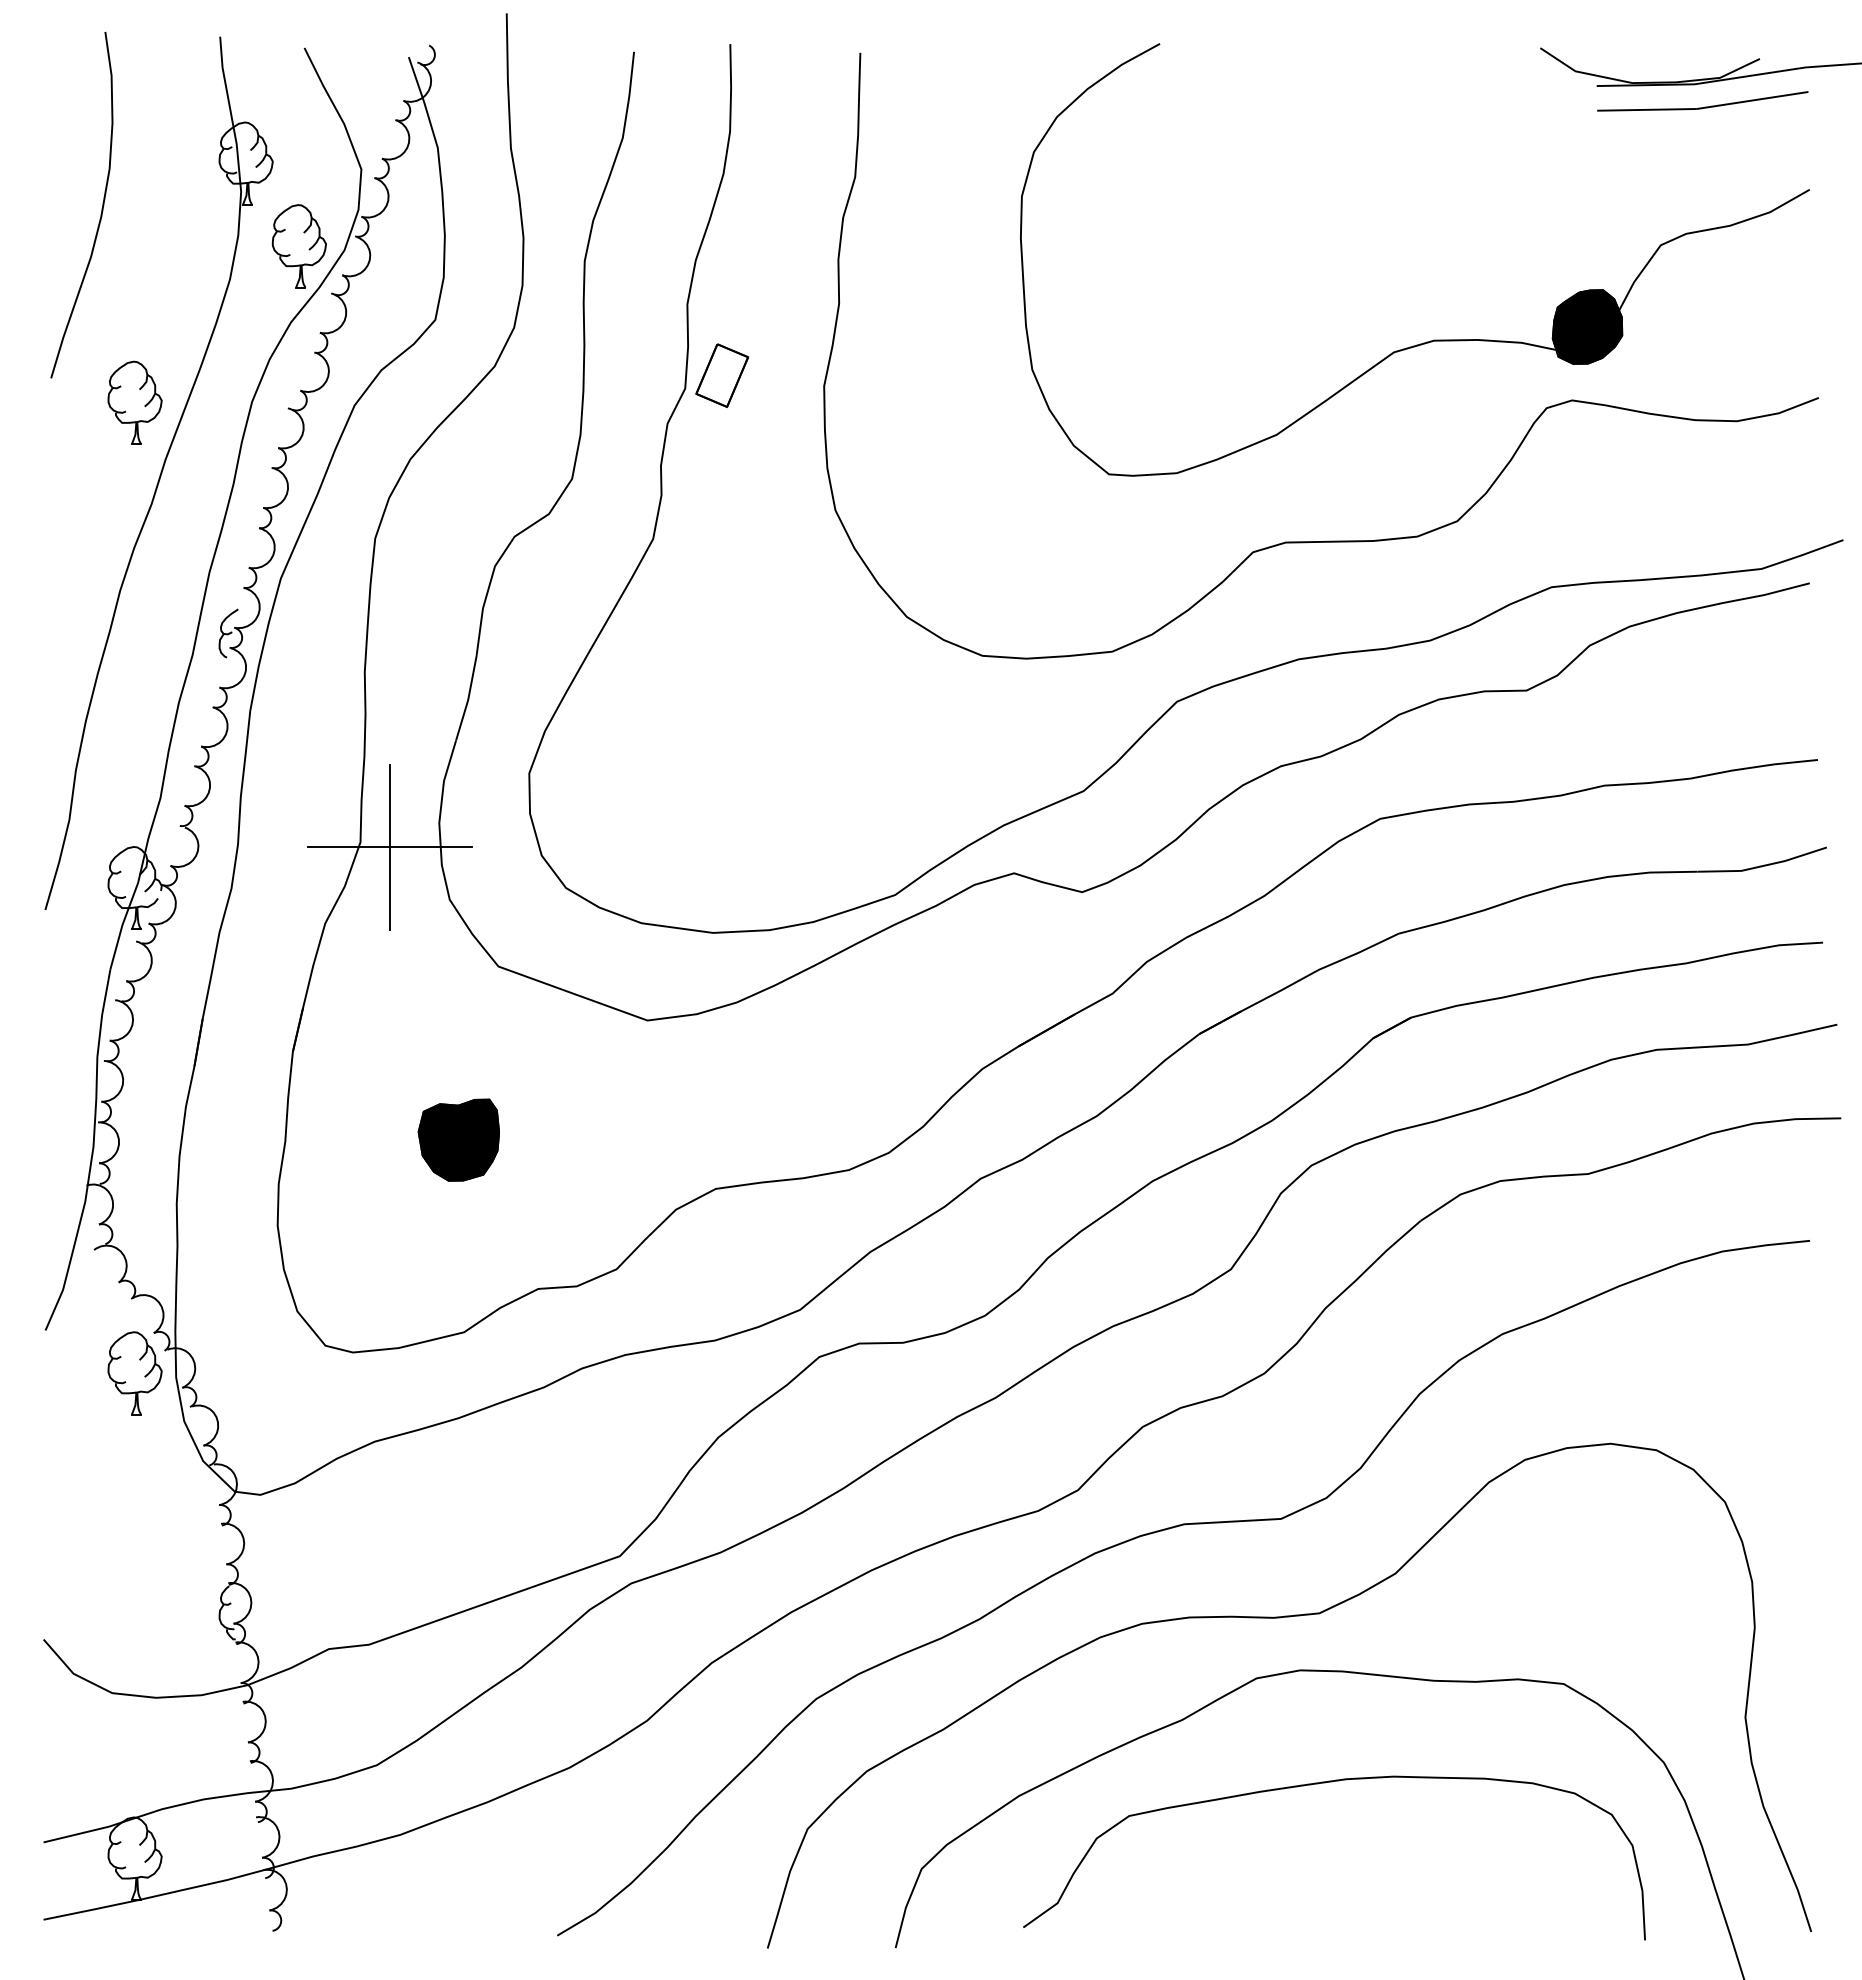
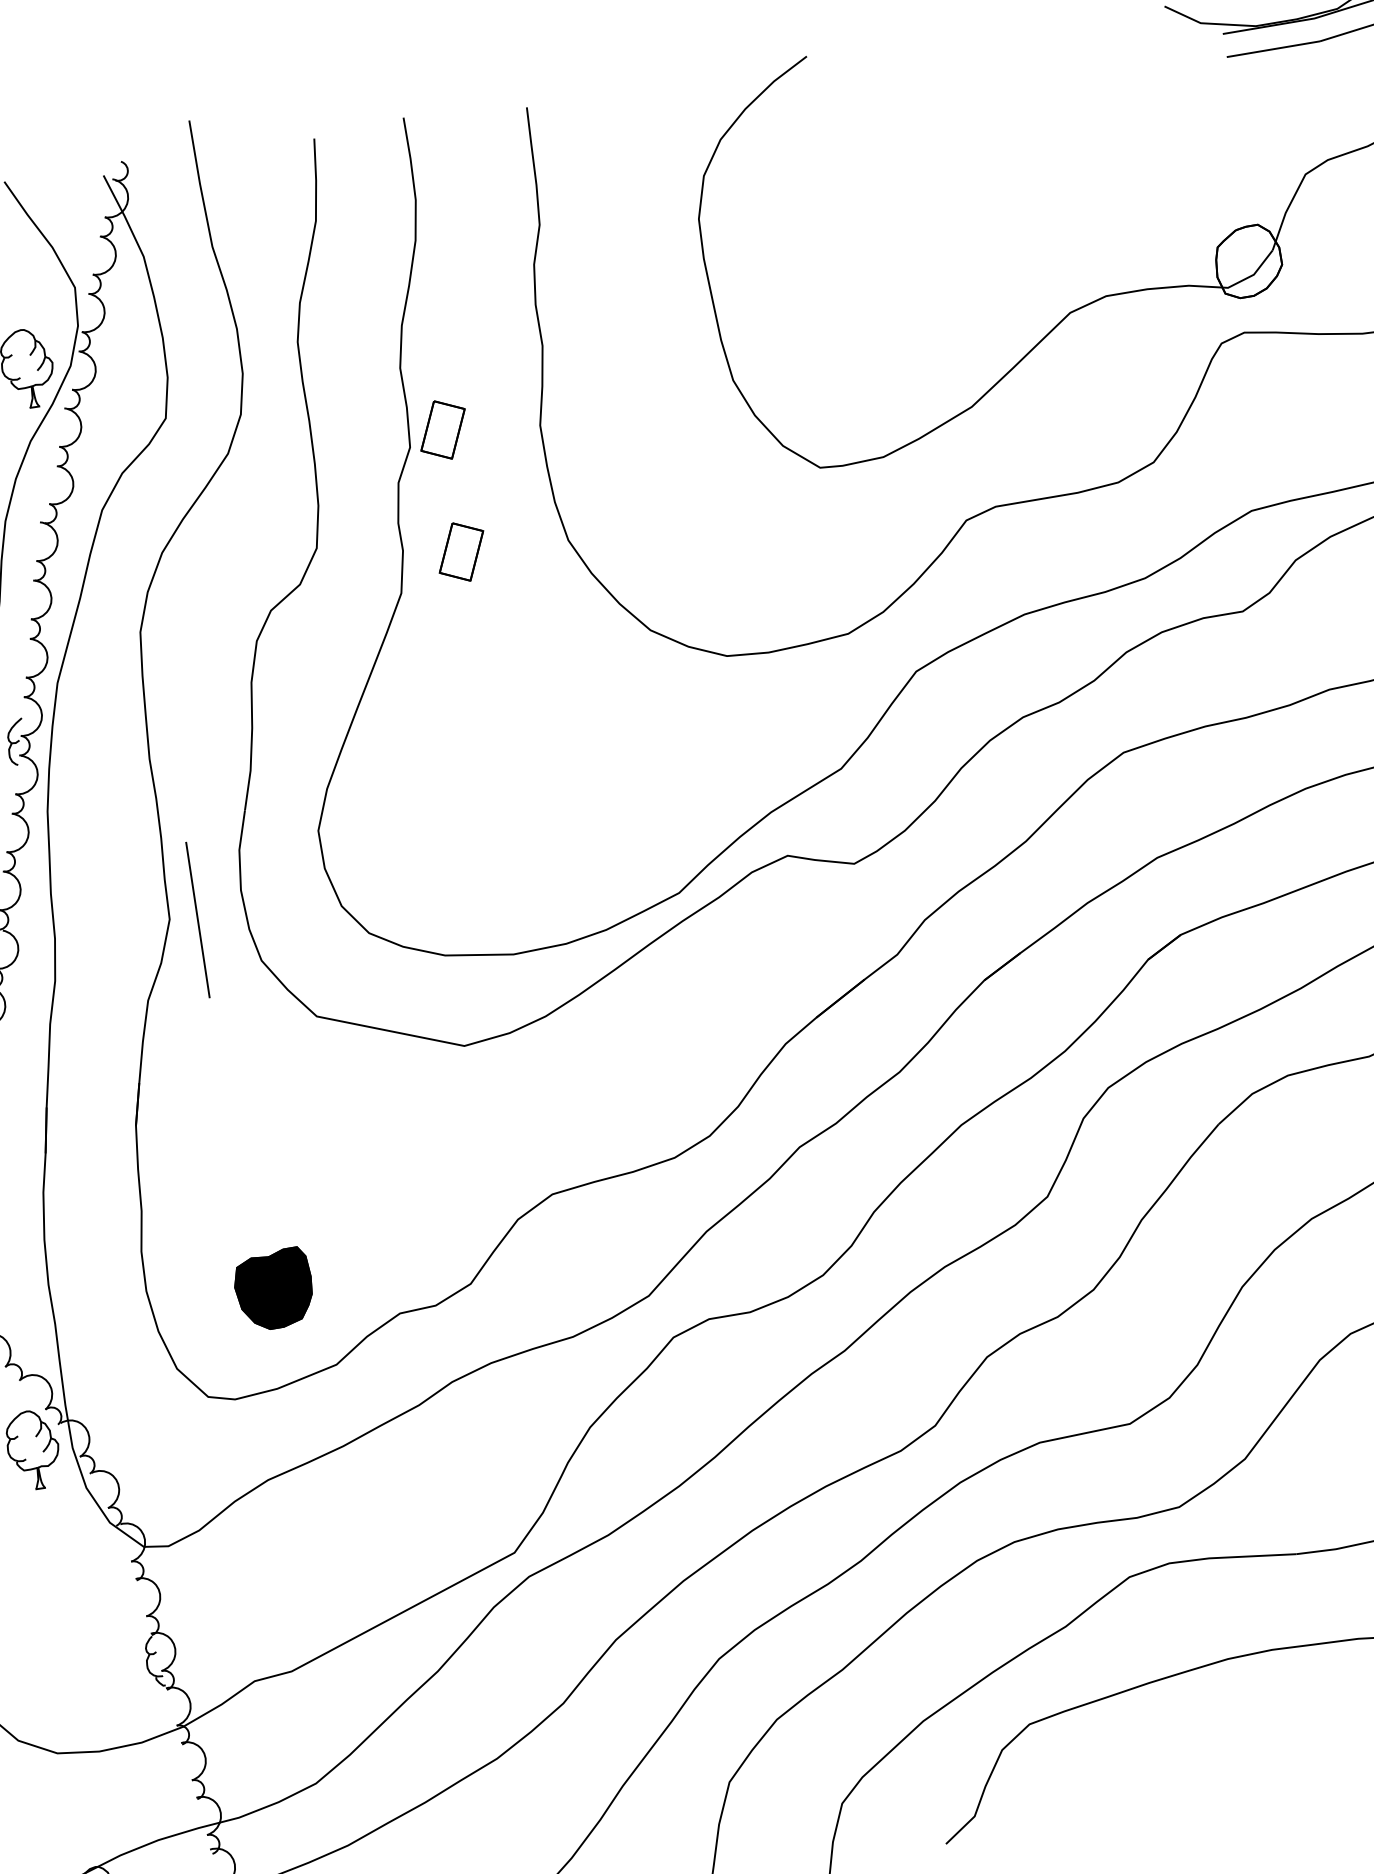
fill: (1587, 326) -> (1248, 261), removed
part: (722, 505) -> (461, 551), added
line: (389, 847) -> (197, 920), removed
part: (458, 1139) -> (273, 1288), moved

